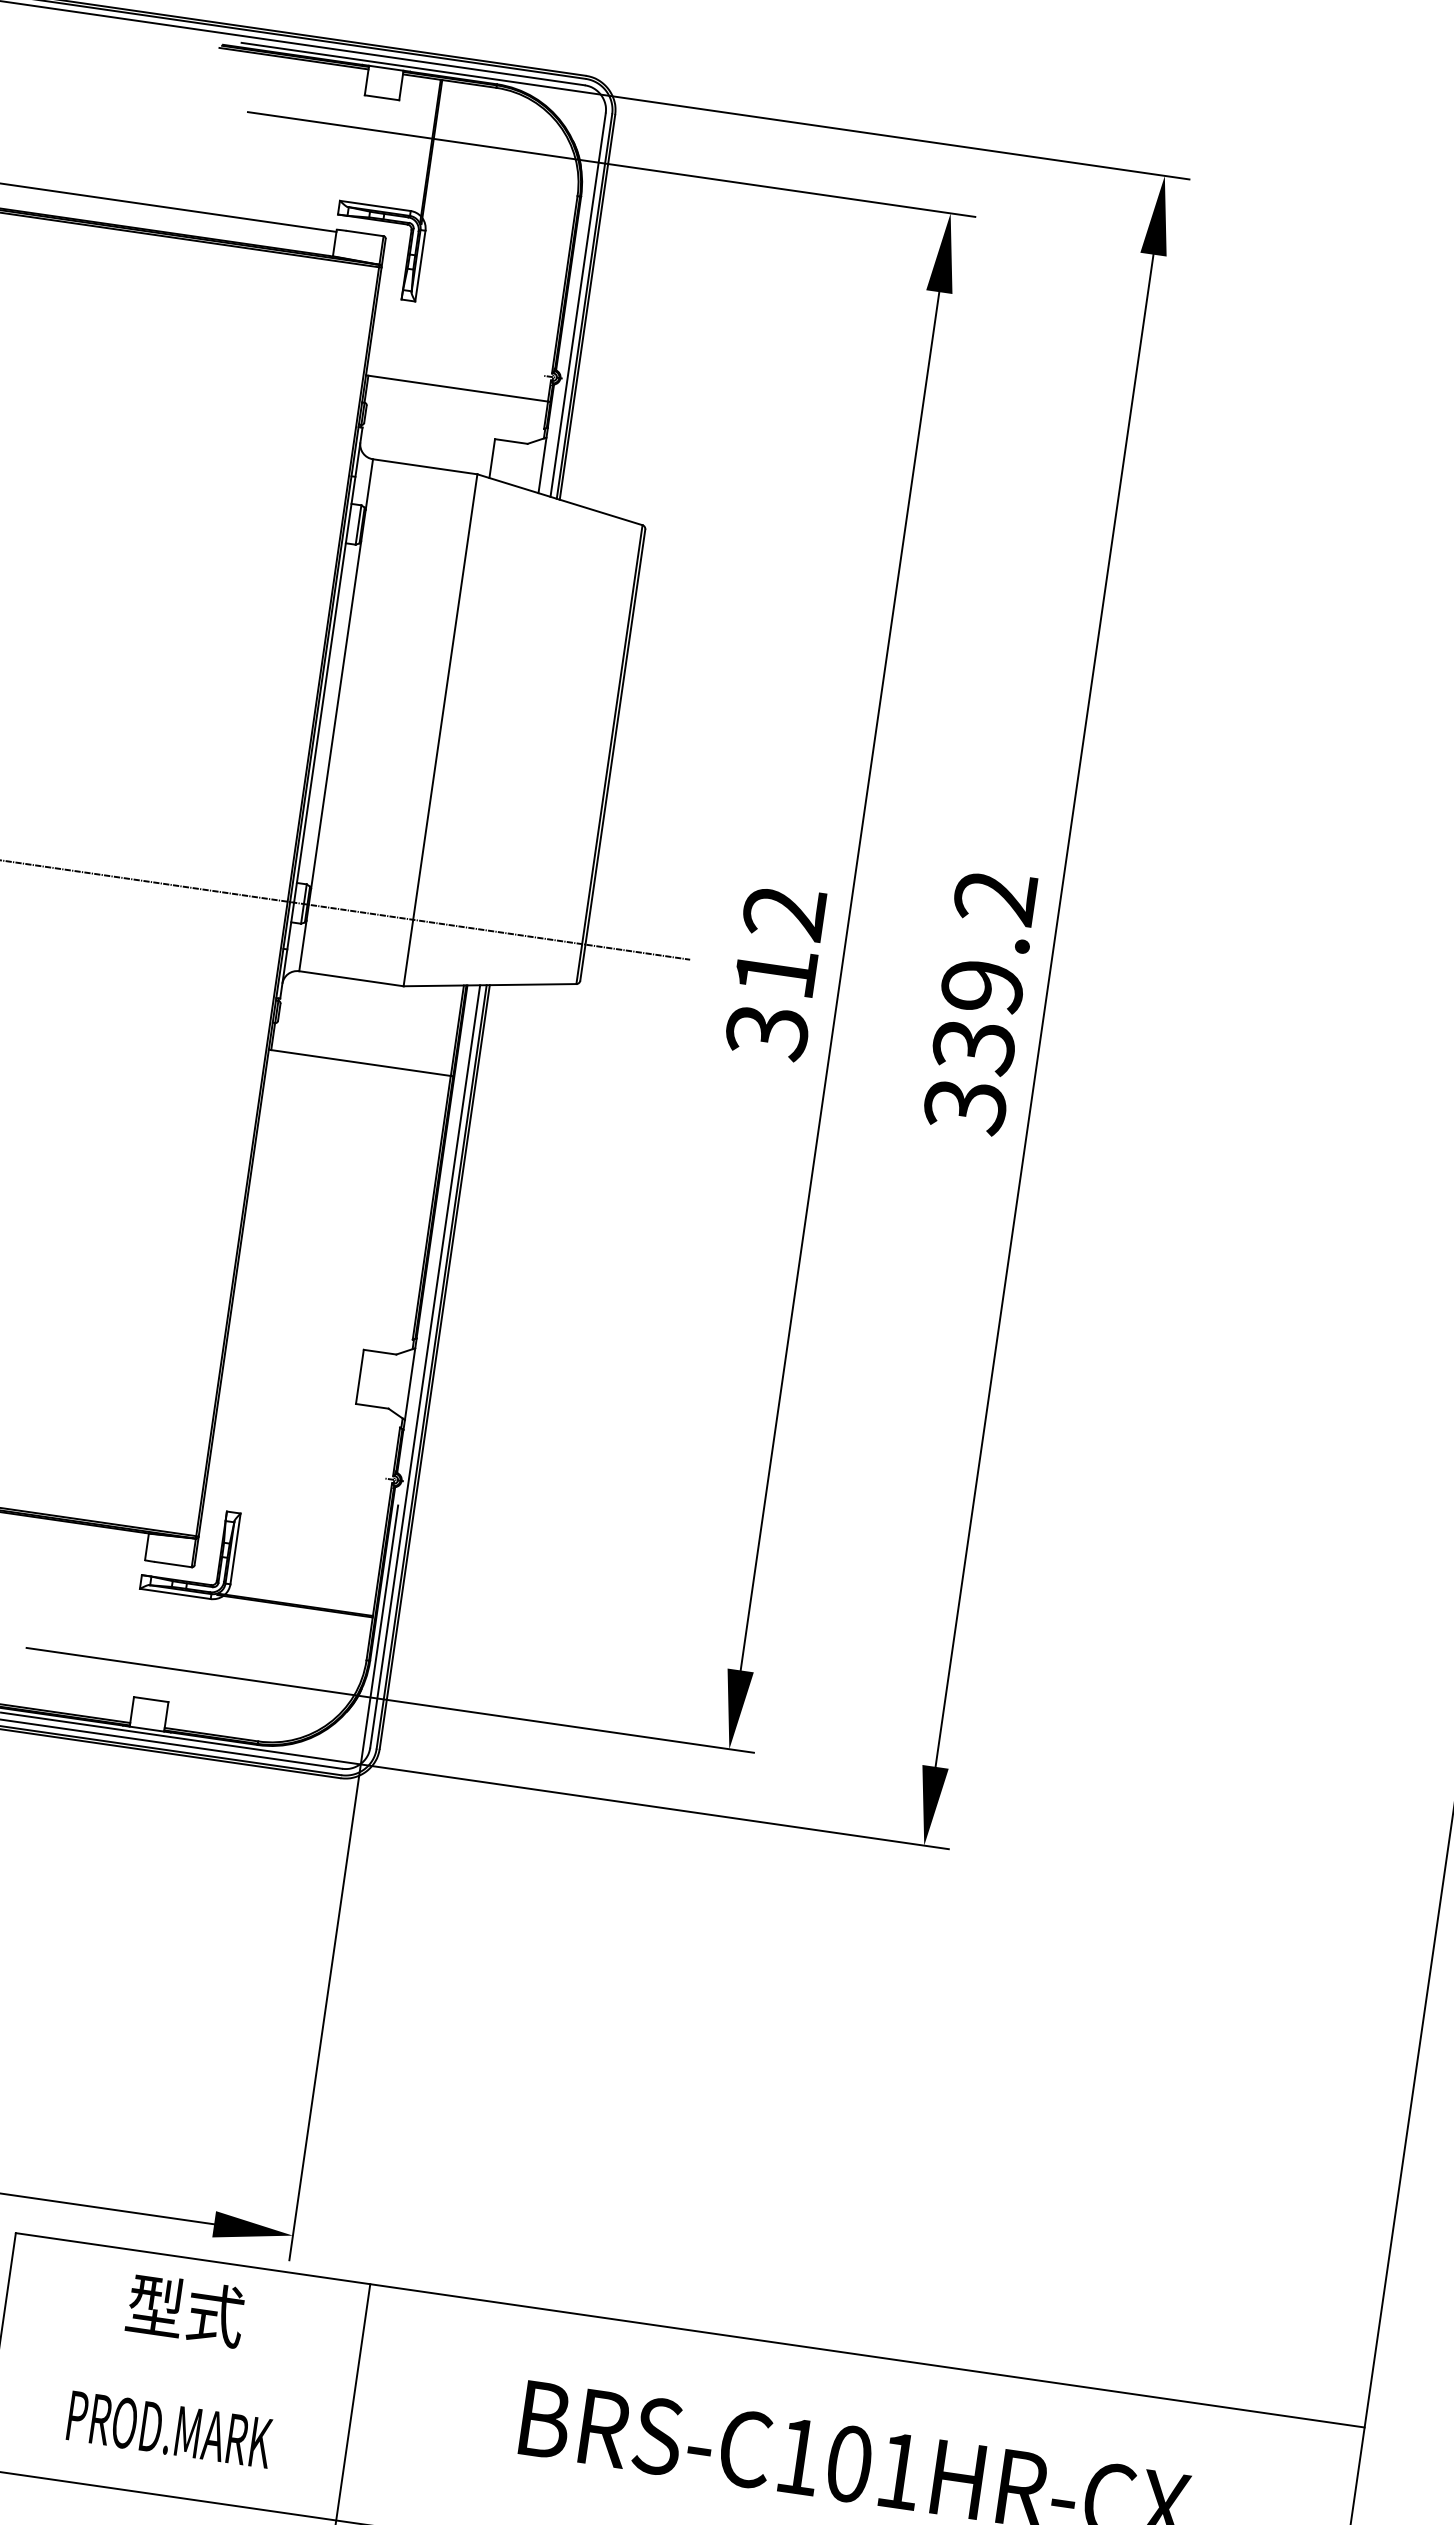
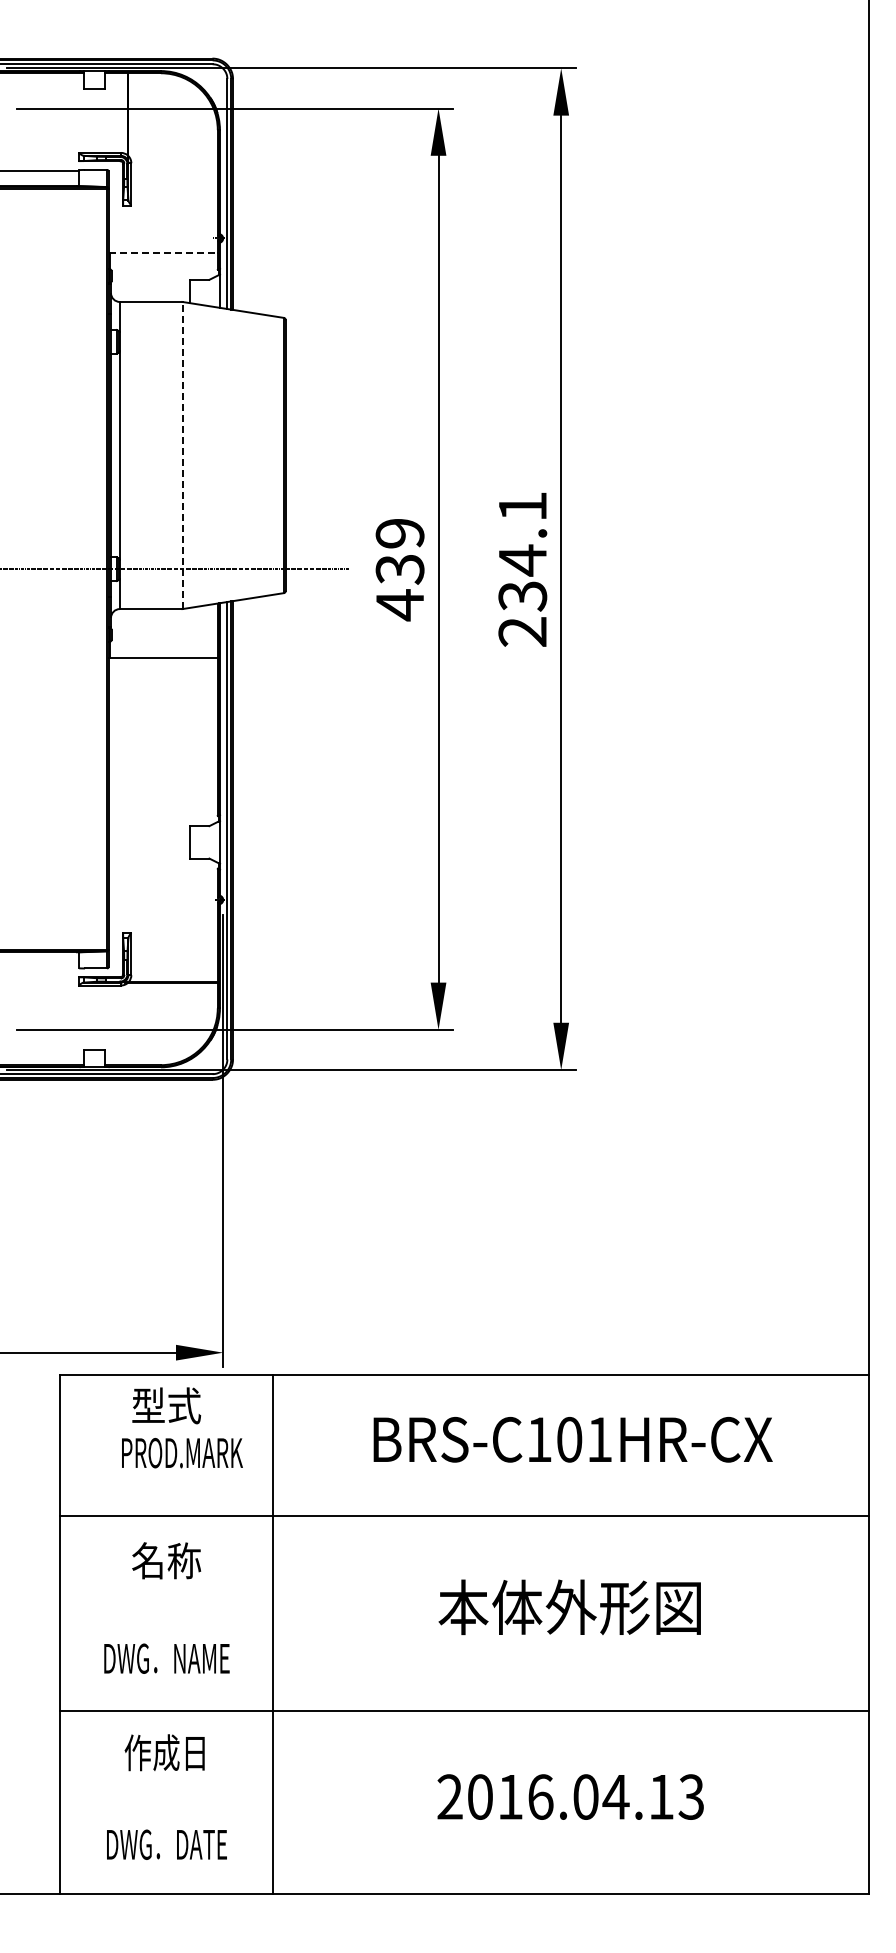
line: (459, 389) -> (164, 253), solid -> dashed
line: (440, 730) -> (182, 455), solid -> dashed
text: (774, 972) -> (399, 569), 312 -> 439
text: (979, 1001) -> (522, 569), 339.2 -> 234.1
text: (170, 2430) -> (182, 1453), moved

